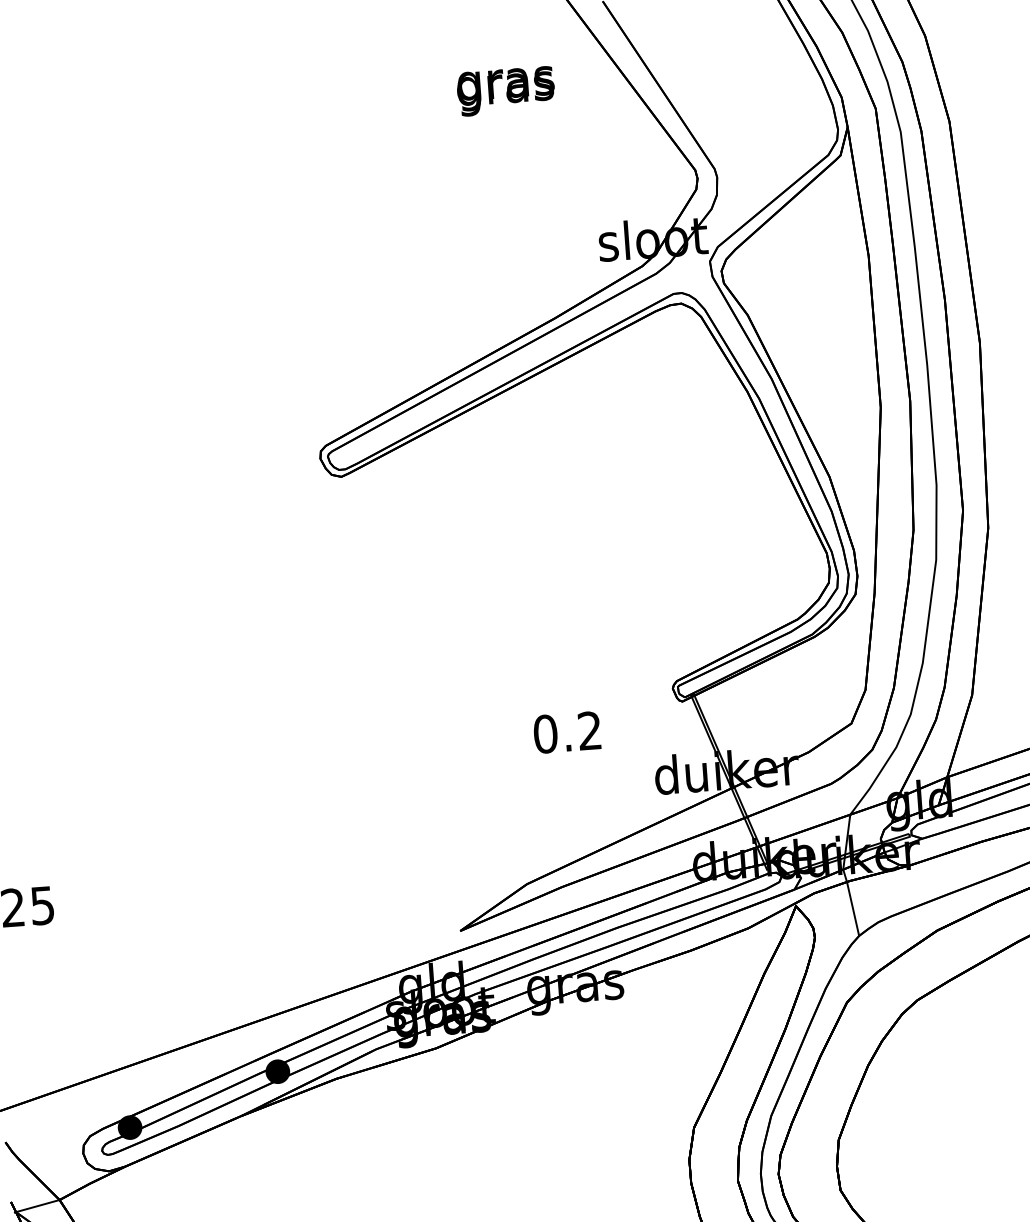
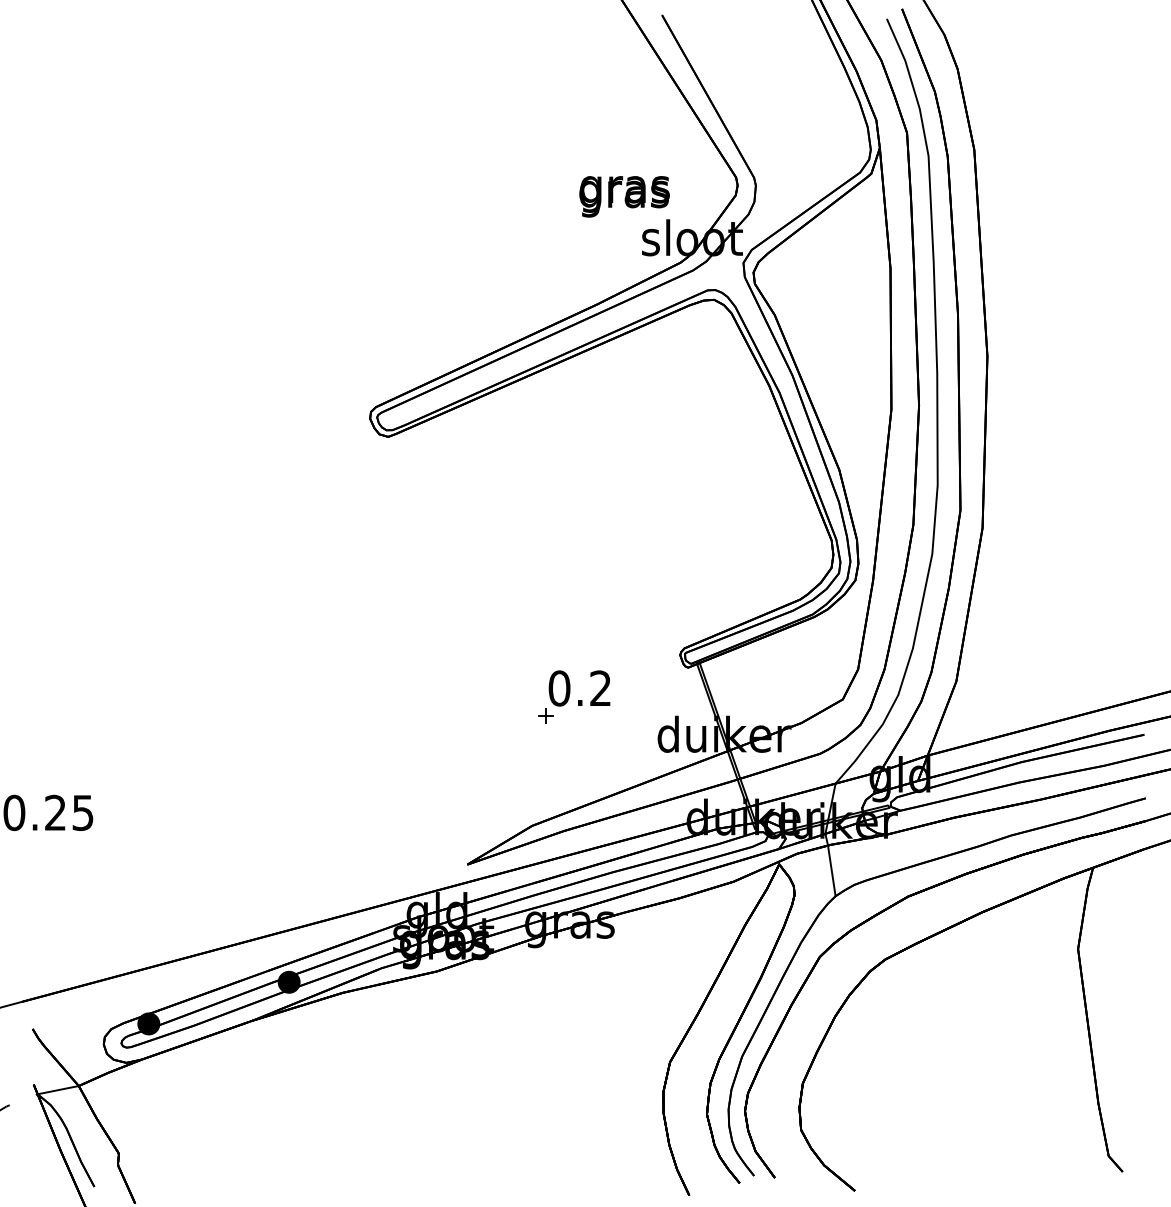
text: (505, 91) -> (624, 196), moved
part: (532, 764) -> (545, 715), added

